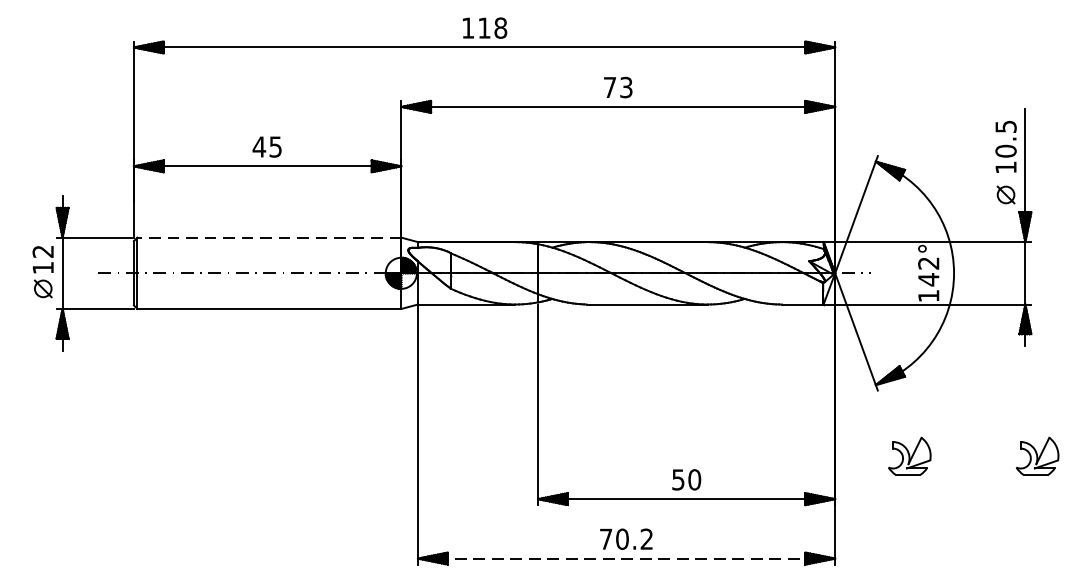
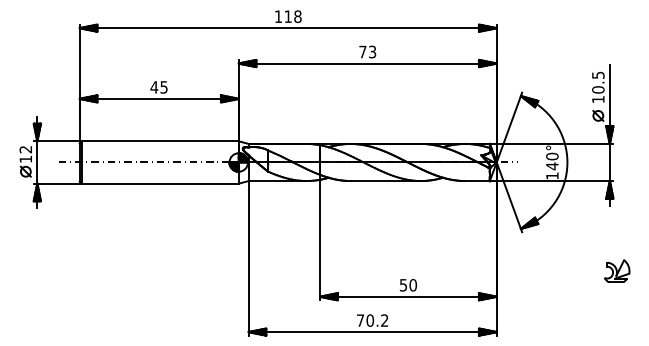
line: (268, 238) -> (159, 141), dashed -> solid
text: (928, 263) -> (552, 156), 142° -> 140°
part: (910, 454) -> (541, 270), removed
line: (627, 559) -> (373, 332), dashed -> solid

